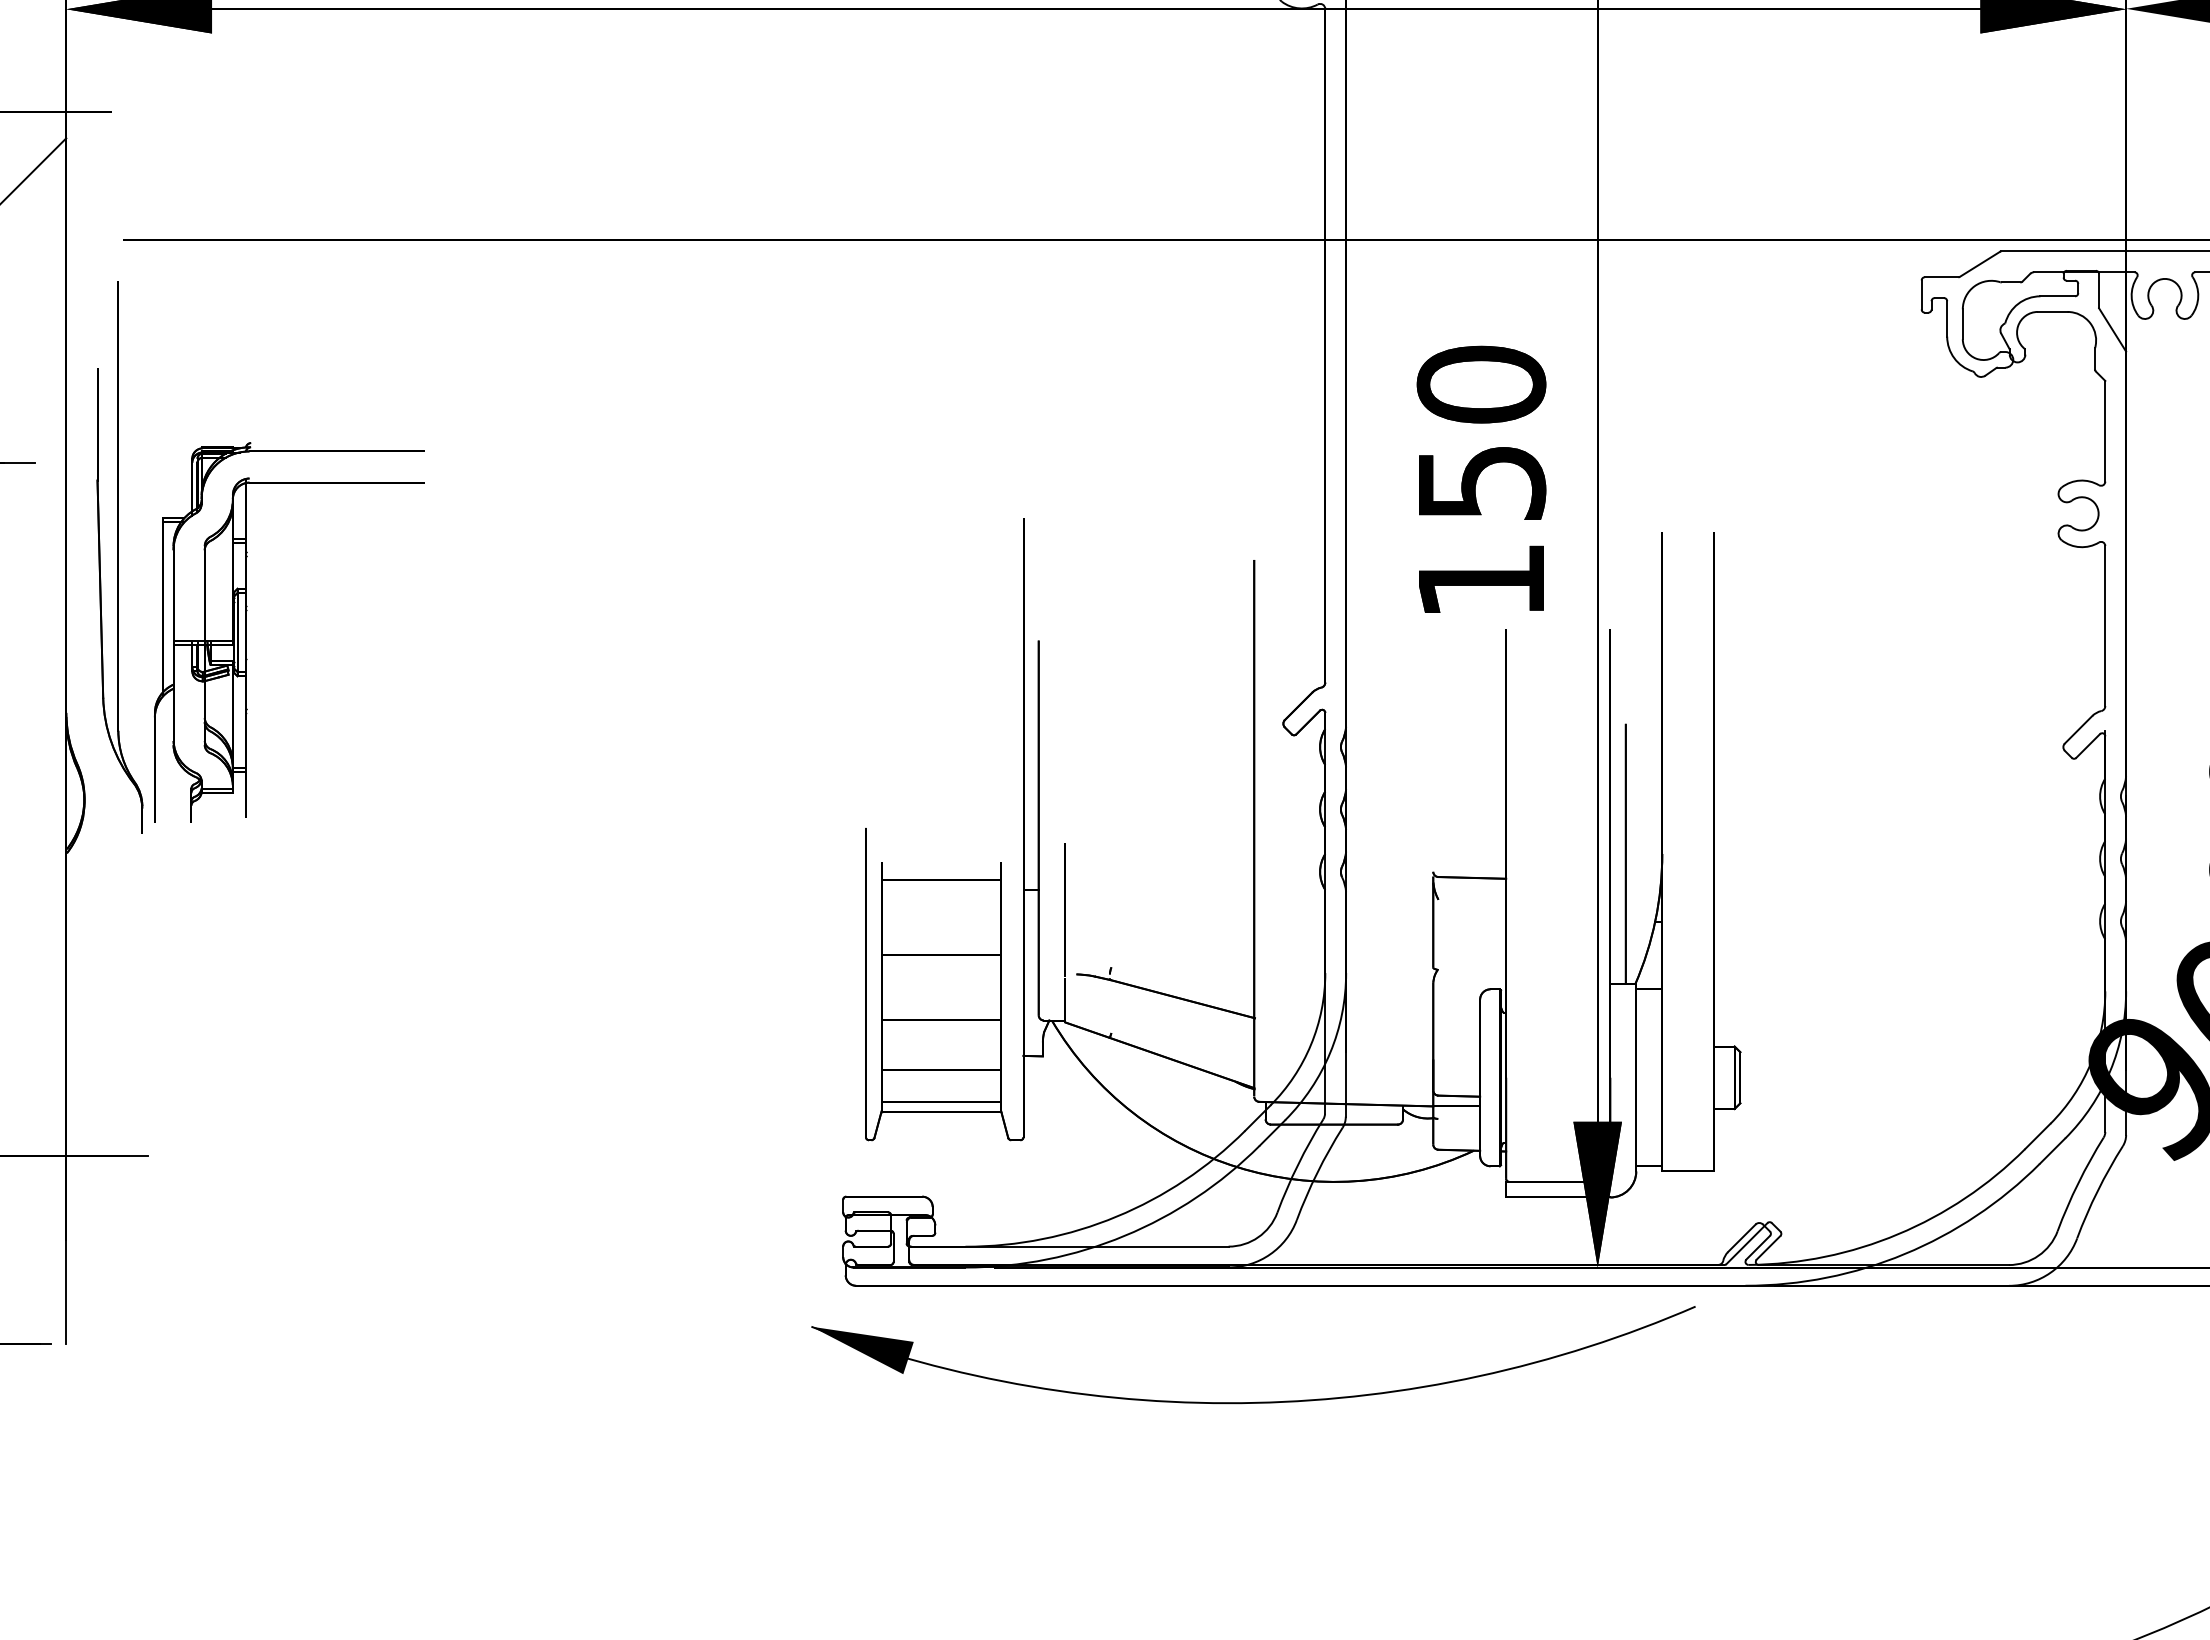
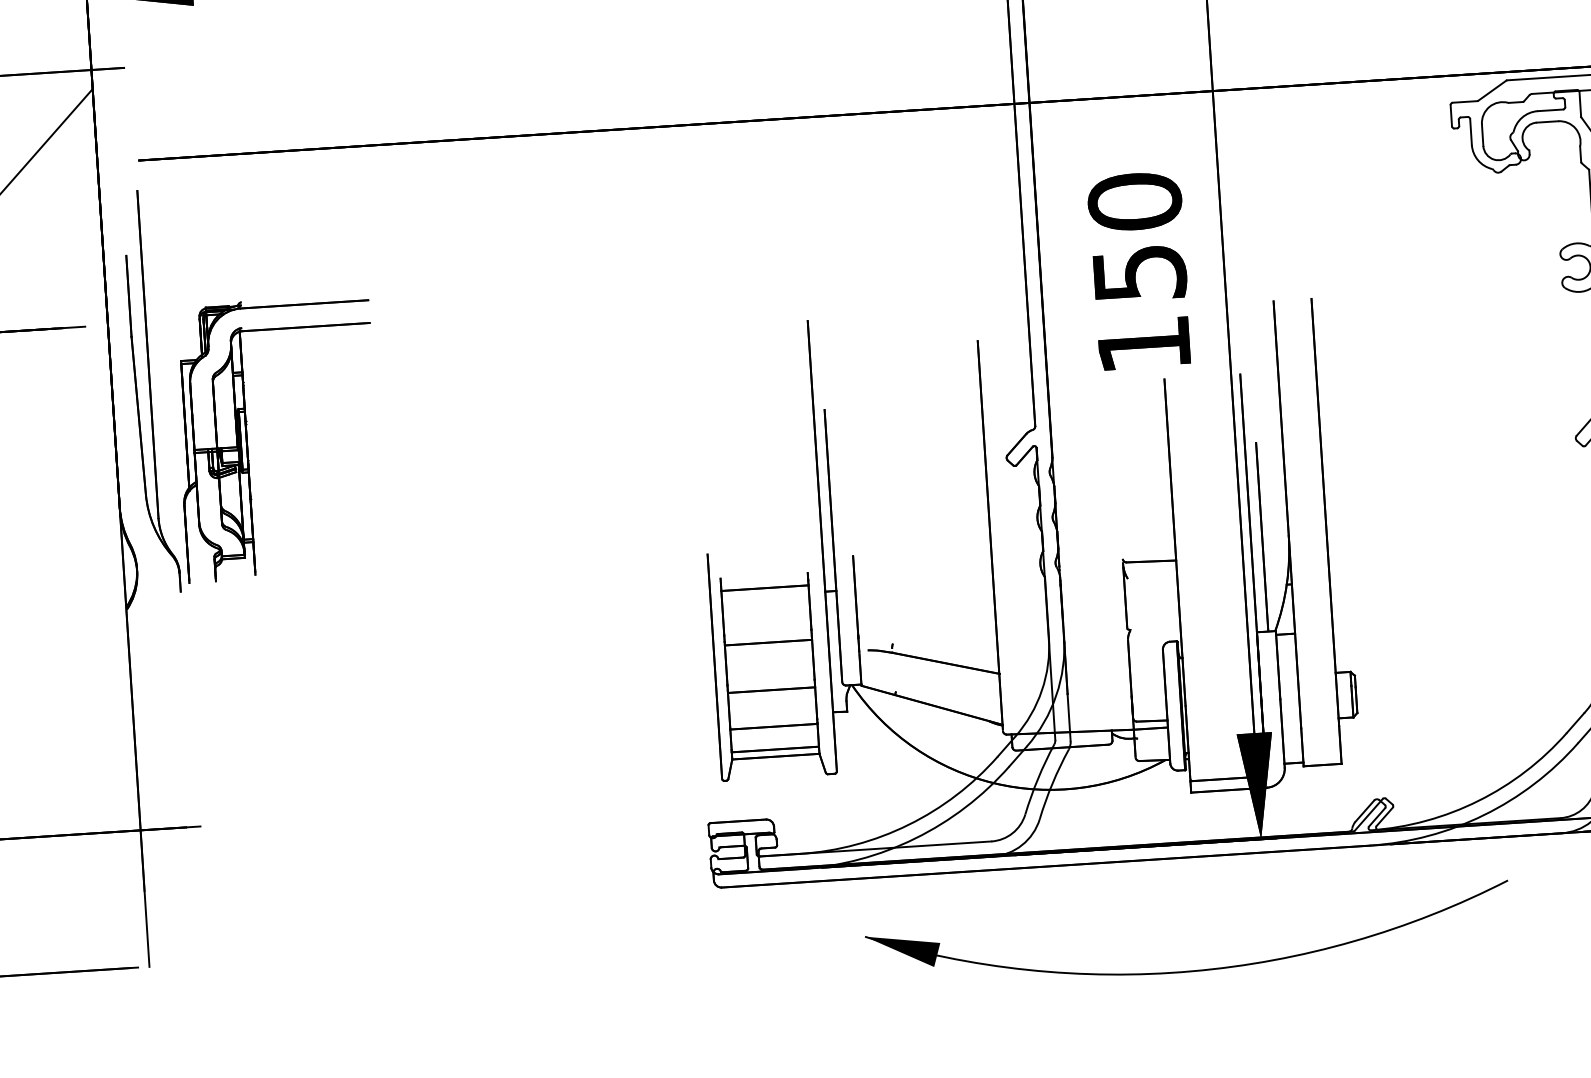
part: (1256, 1401) -> (1192, 970), moved

